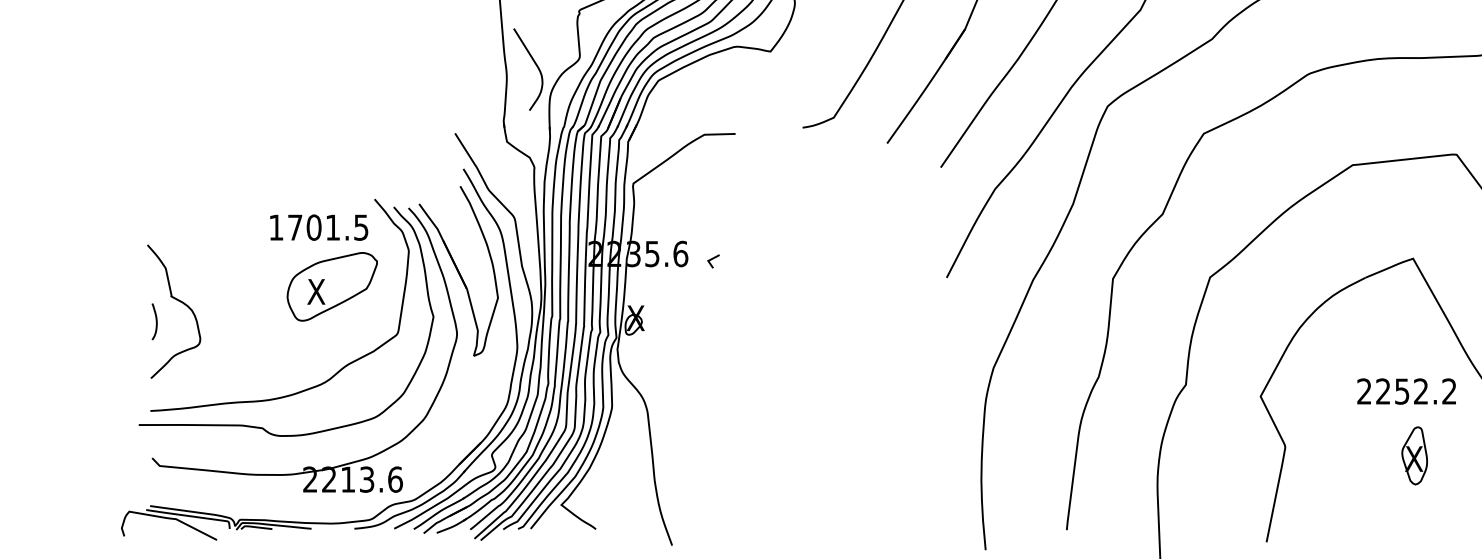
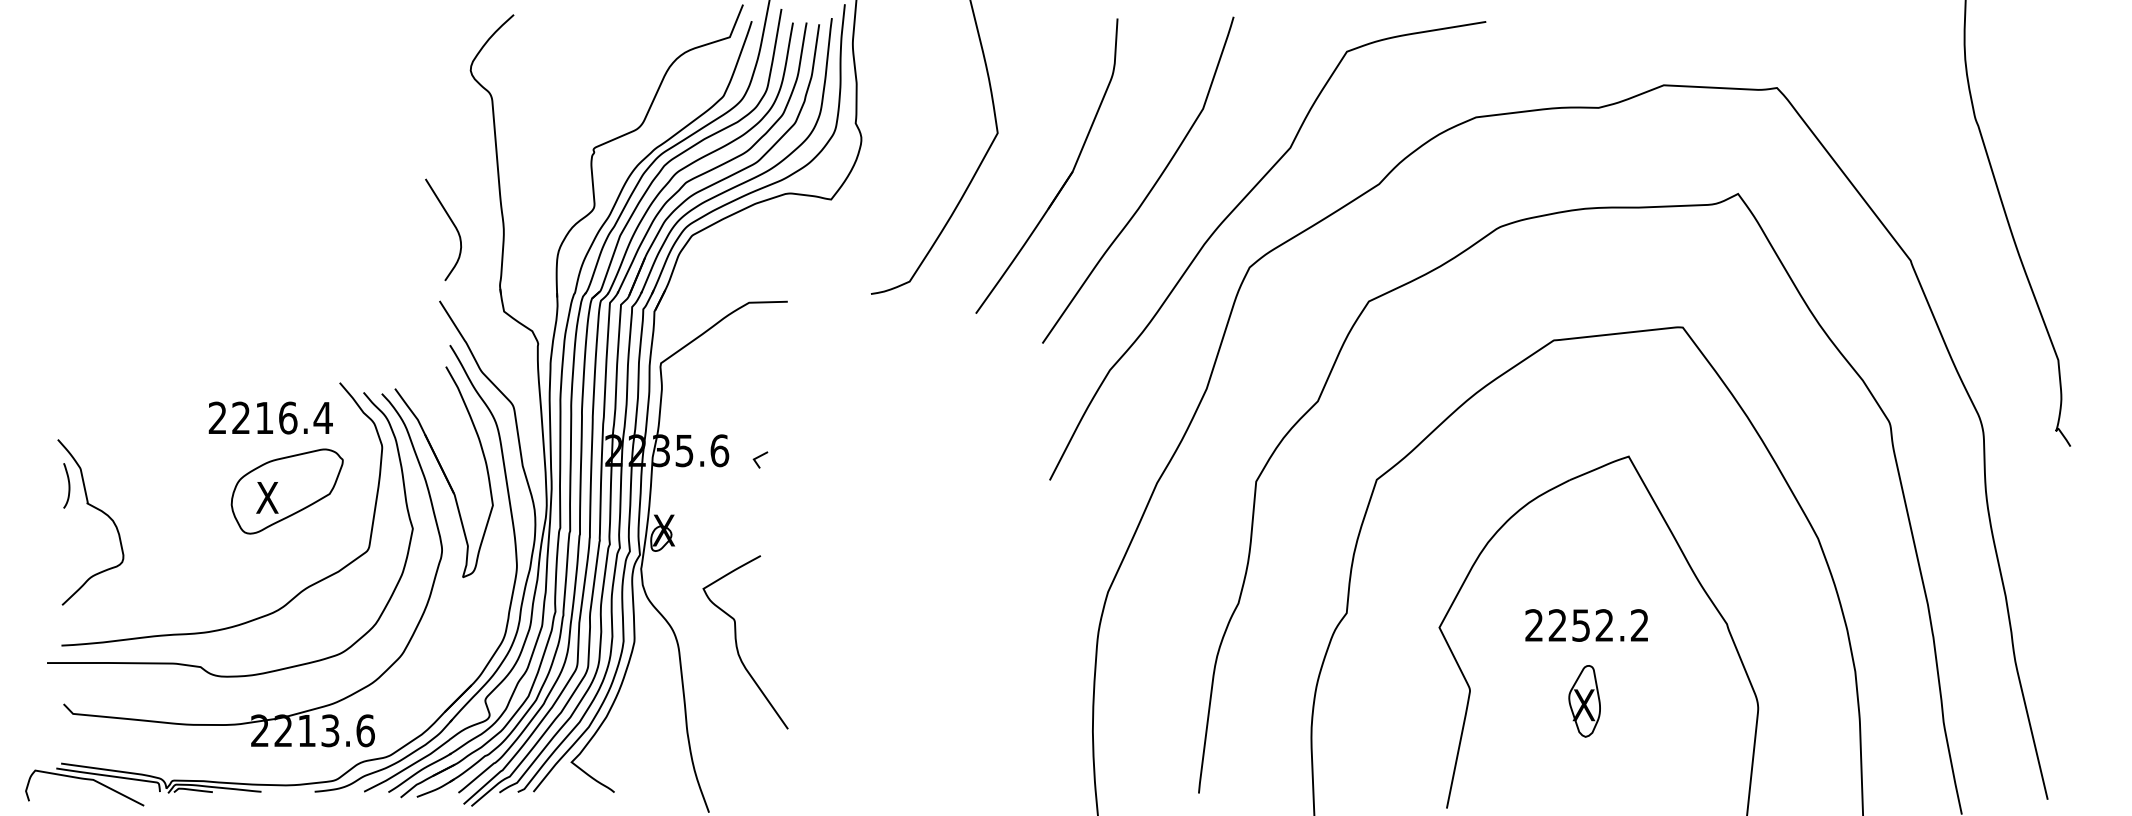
curve: (535, 65) -> (452, 224), moved
text: (318, 227) -> (270, 417), 1701.5 -> 2216.4
curve: (156, 321) -> (68, 485), moved
text: (1406, 391) -> (1586, 625), moved
curve: (695, 409) -> (737, 643), added
part: (1414, 456) -> (1584, 701), moved

